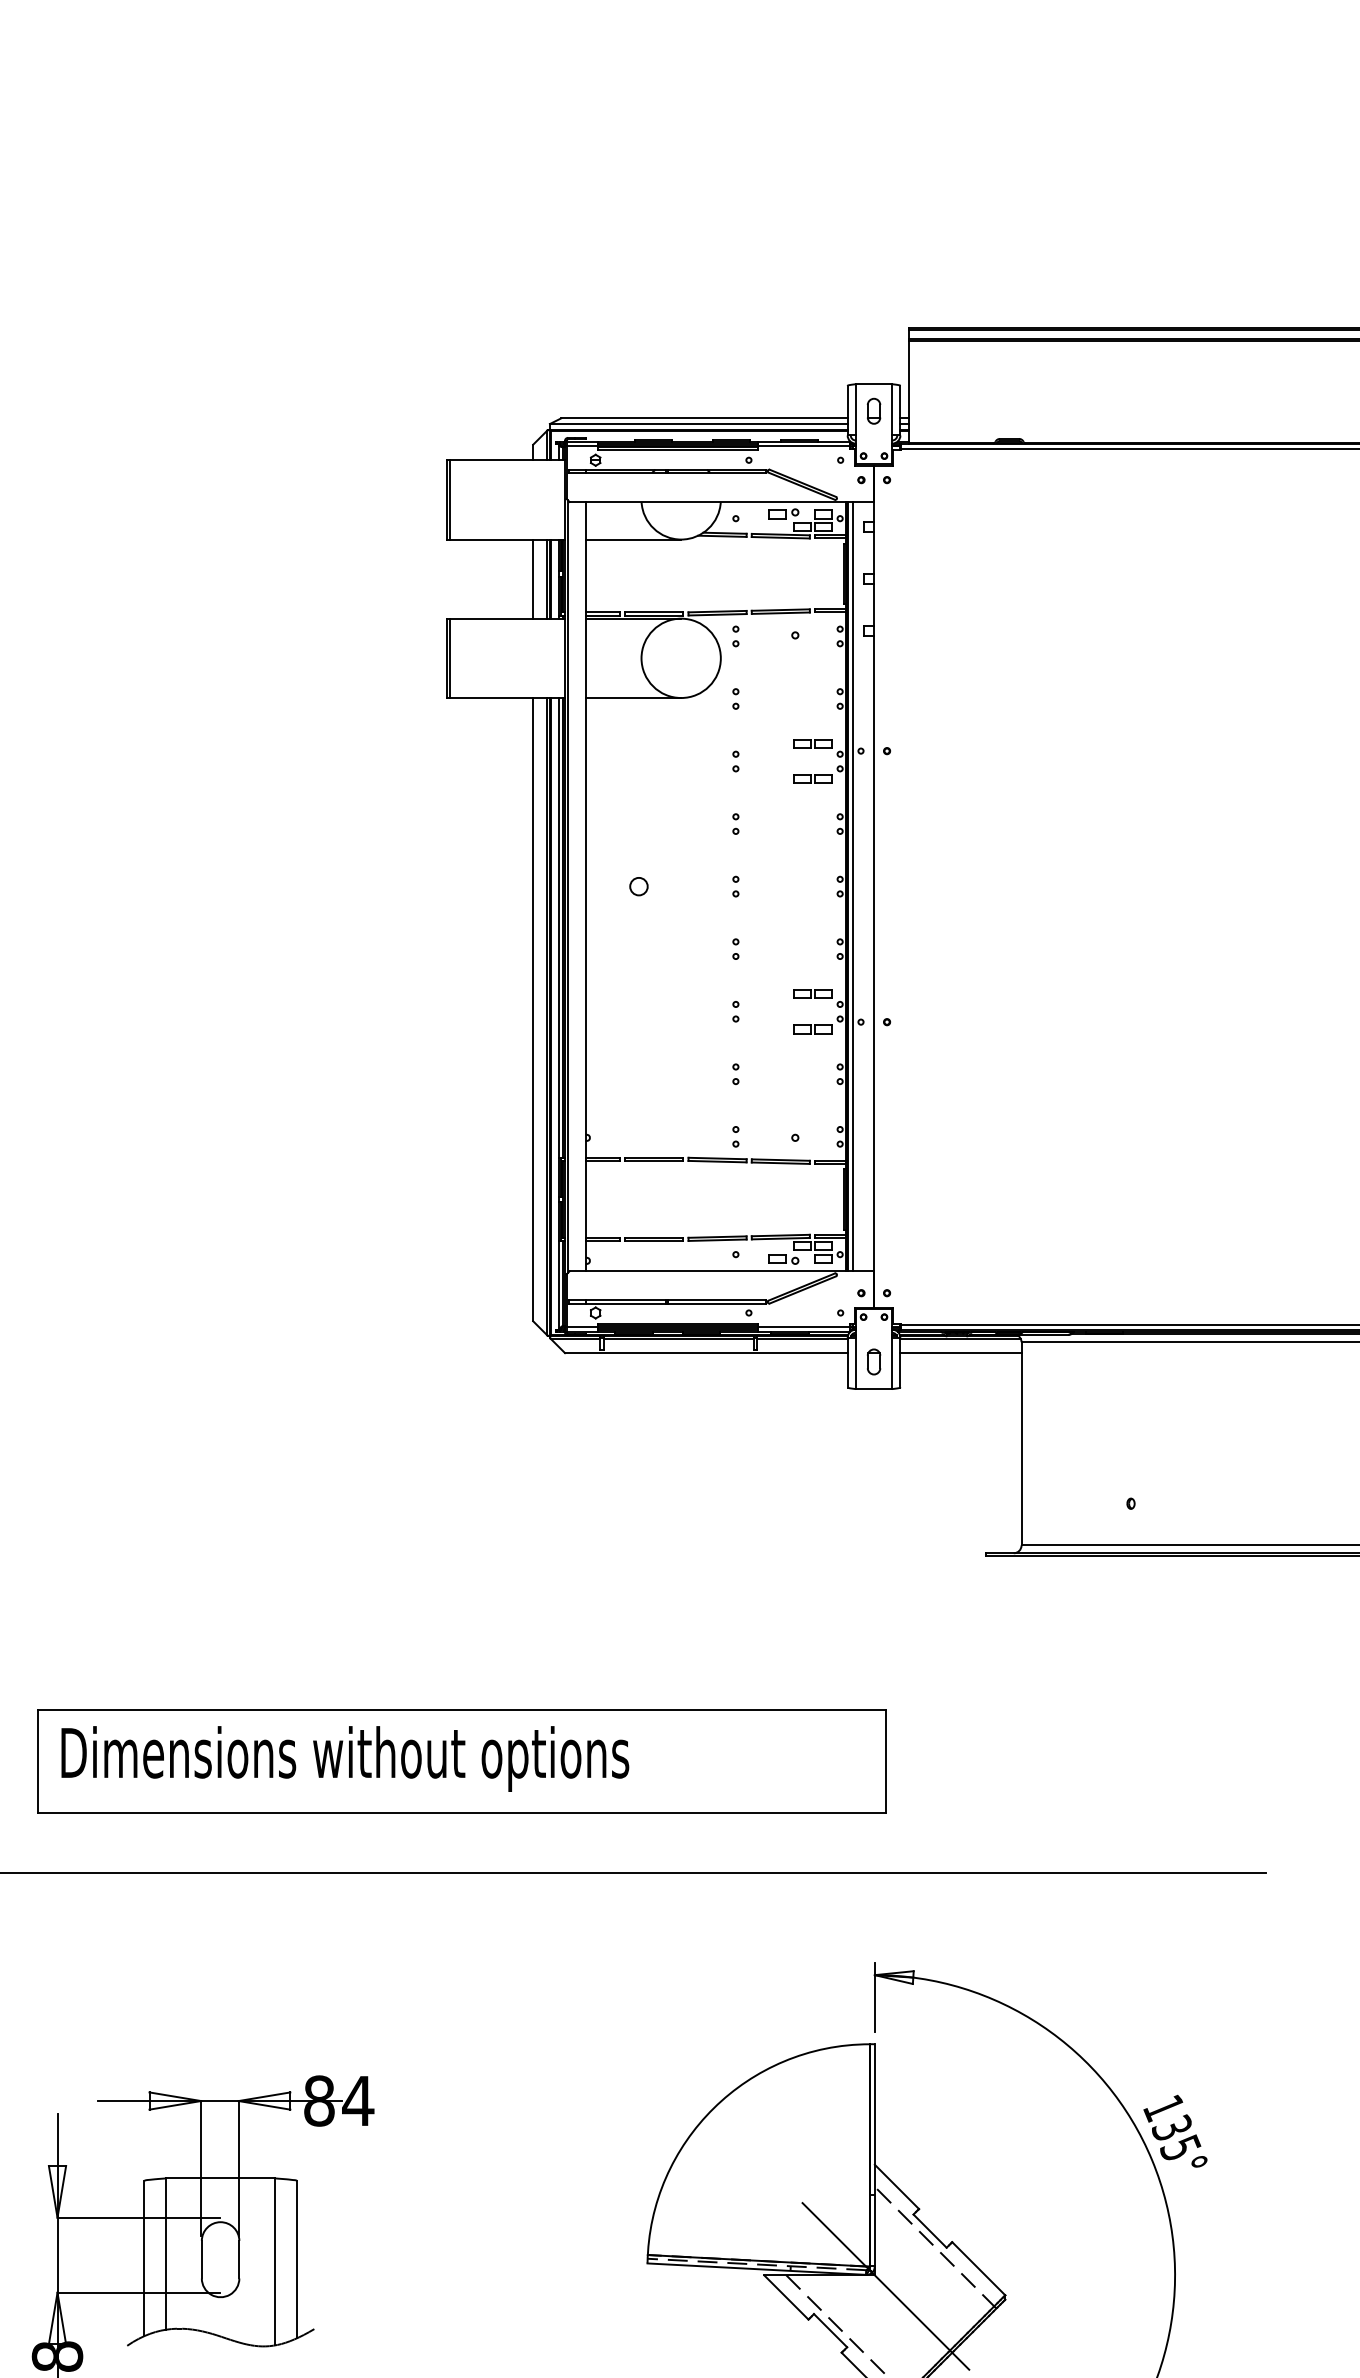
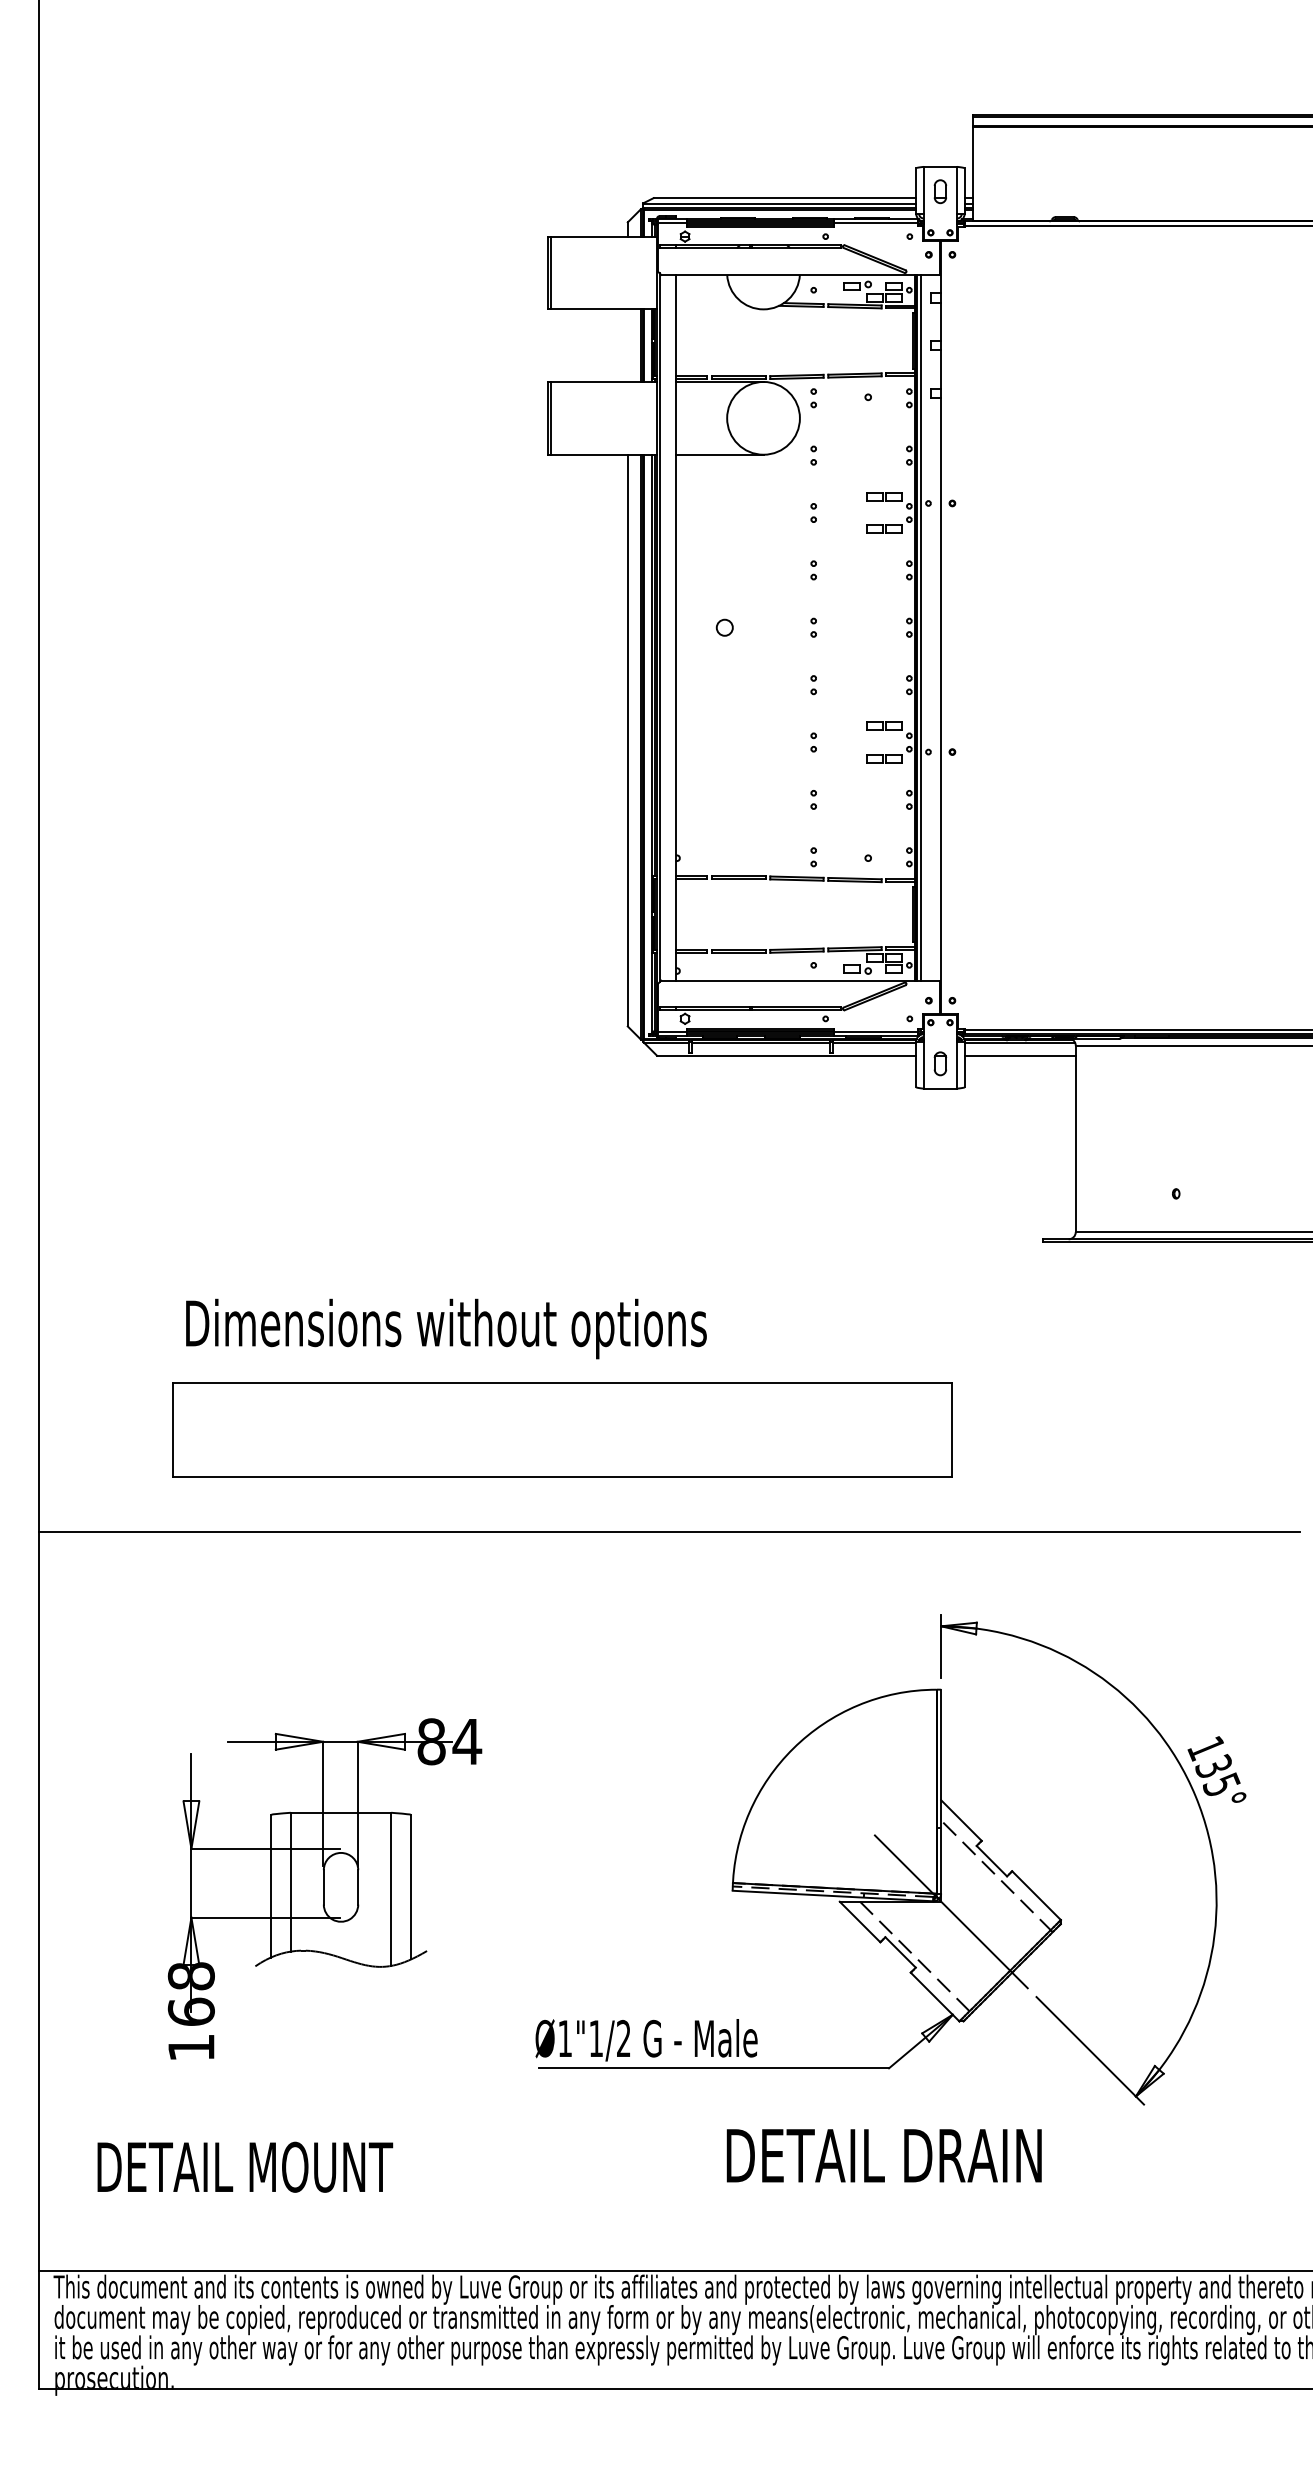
line: (633, 539) -> (719, 309), removed
line: (532, 578) -> (627, 345), removed
text: (345, 1758) -> (446, 1328), moved

